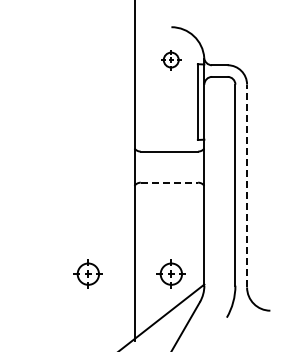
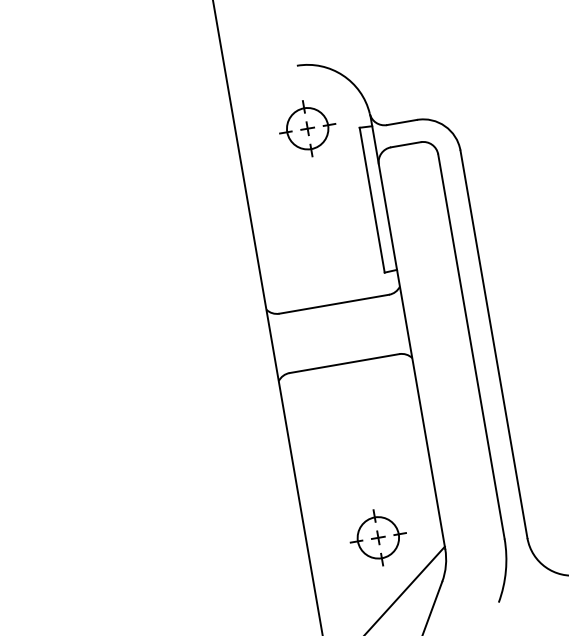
part: (170, 59) -> (305, 127), size x1.43
line: (169, 182) -> (344, 363), dashed -> solid
line: (247, 185) -> (494, 343), dashed -> solid
part: (87, 273) -> (217, 564), removed

